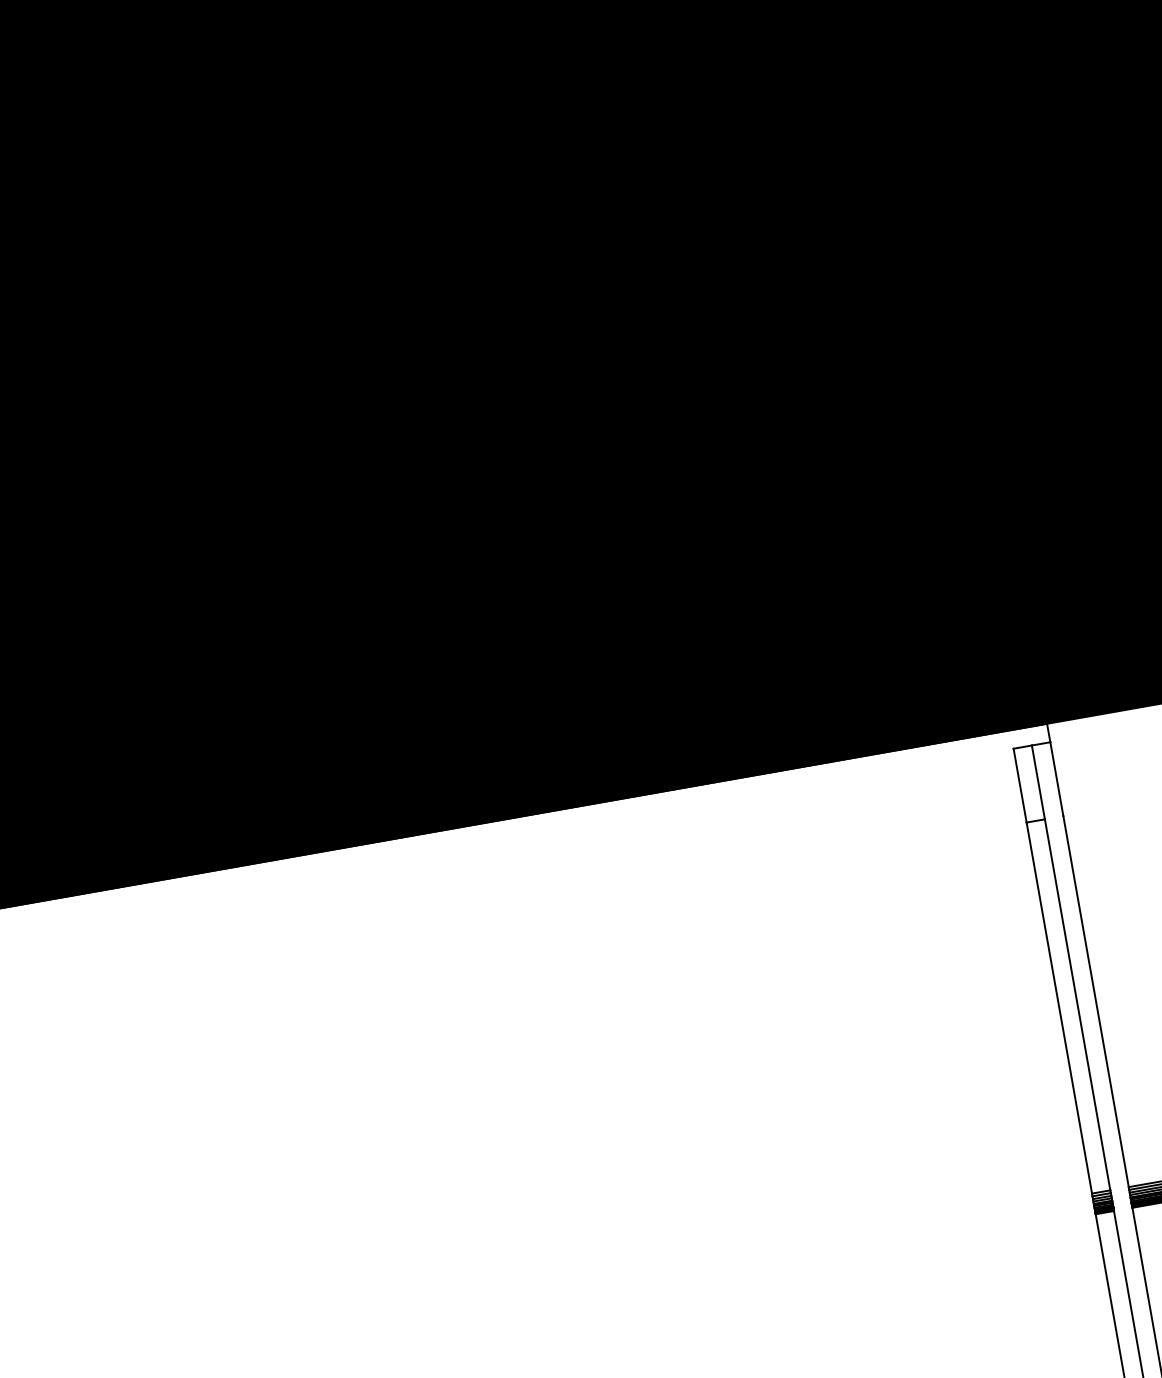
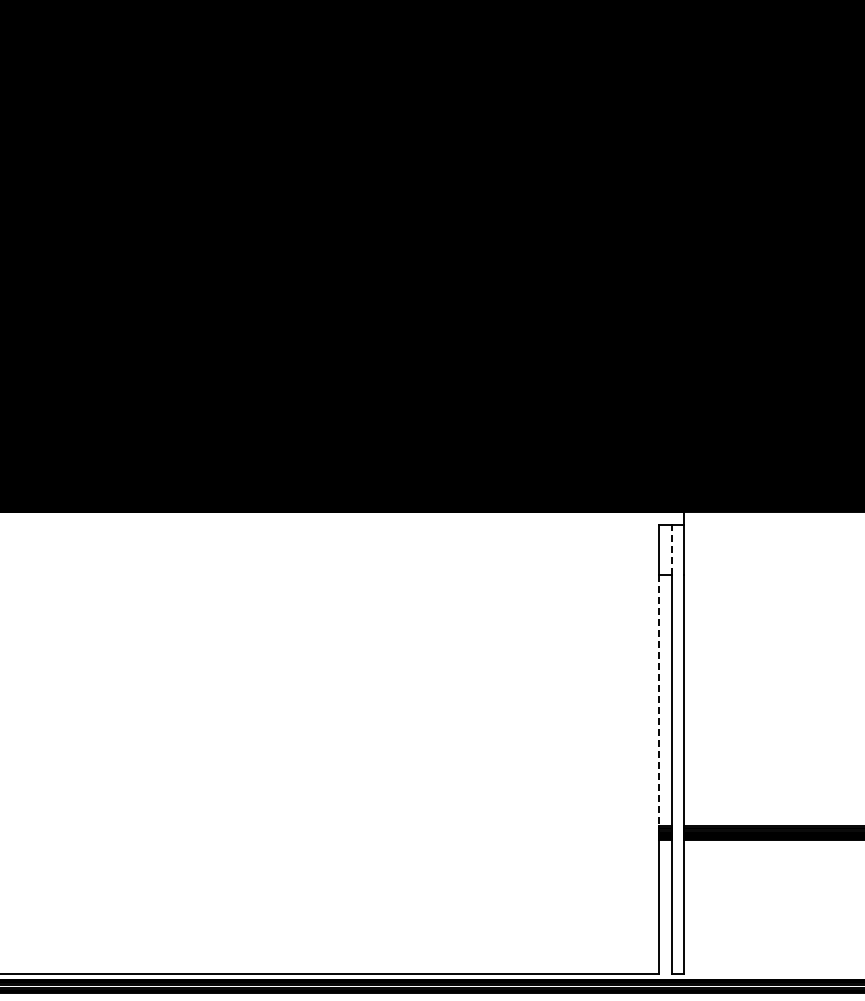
line: (1038, 782) -> (671, 549), solid -> dashed
line: (1059, 1008) -> (659, 700), solid -> dashed

